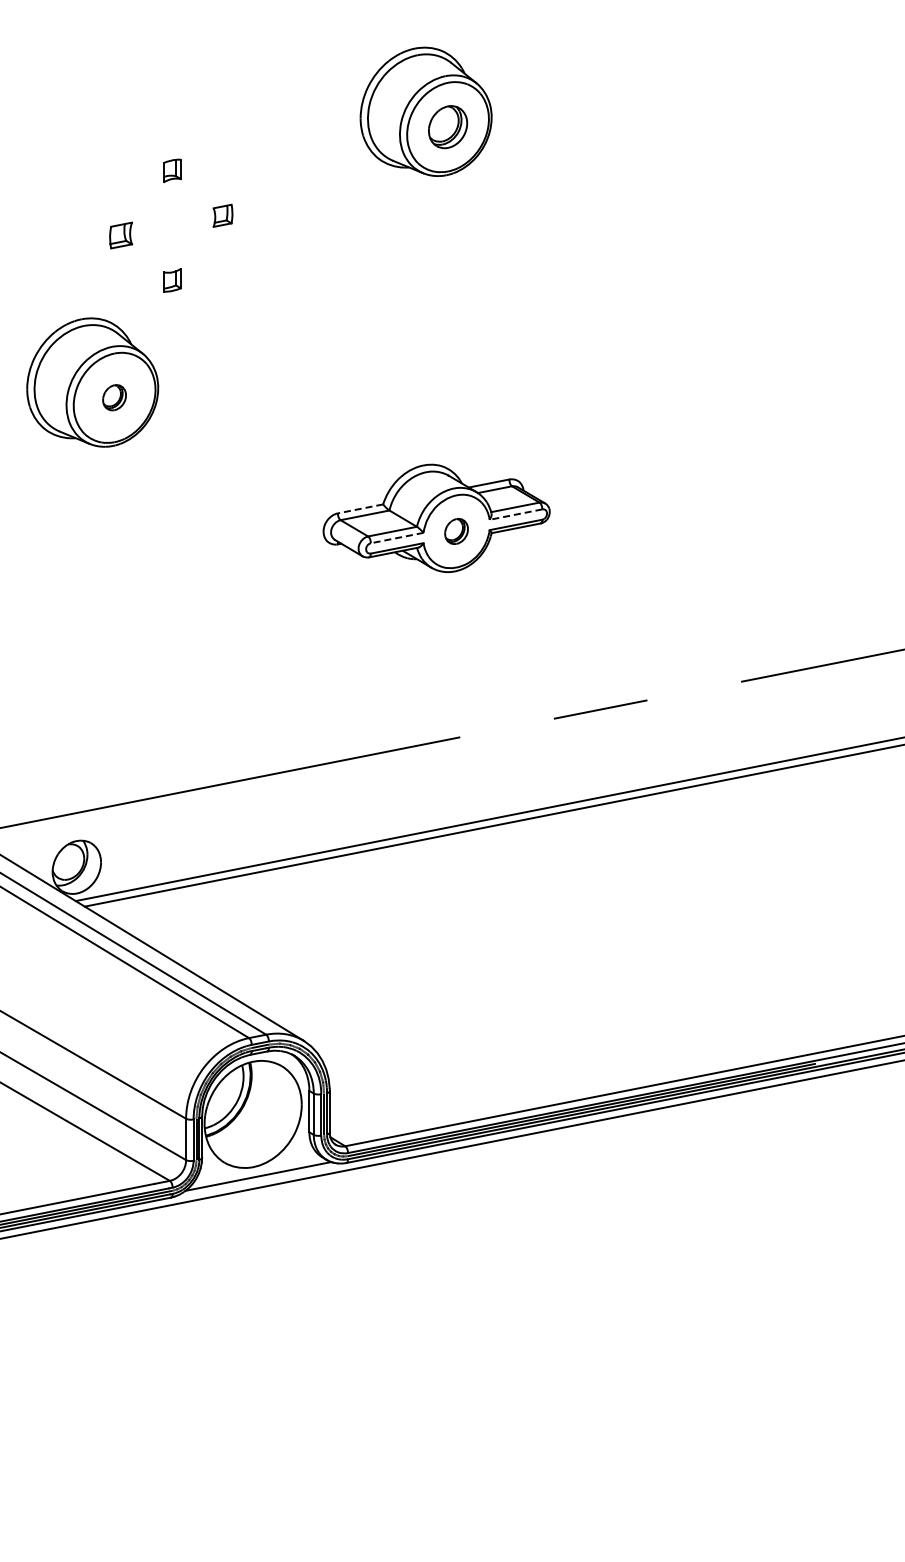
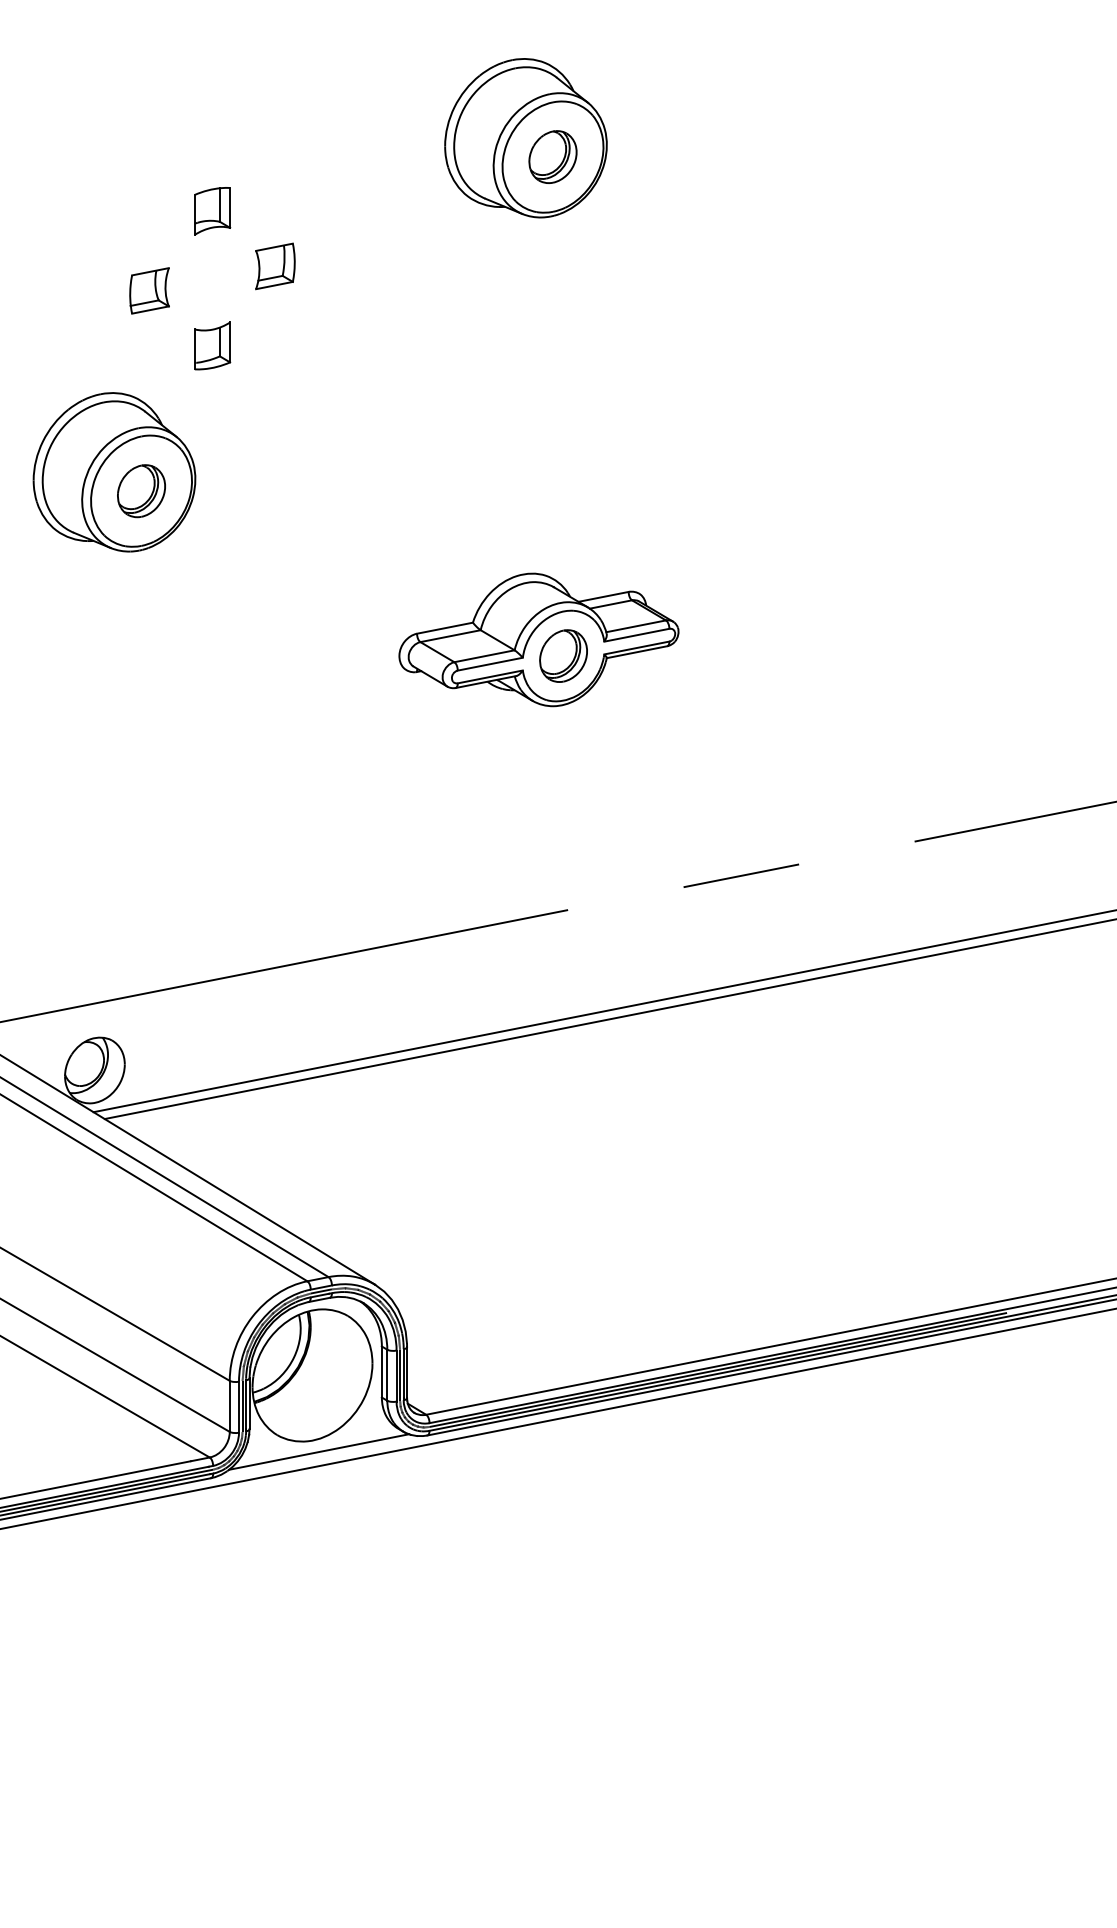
part: (172, 170) -> (212, 210), size x1.67
part: (222, 215) -> (274, 266), size x1.67
part: (120, 235) -> (148, 290), size x1.43
part: (172, 280) -> (212, 346), size x1.67
part: (114, 397) -> (141, 490), size x1.67
line: (360, 509) -> (444, 628), dashed -> solid
line: (515, 514) -> (636, 635), dashed -> solid
part: (456, 531) -> (563, 656), size x1.67
line: (397, 538) -> (490, 664), dashed -> solid

